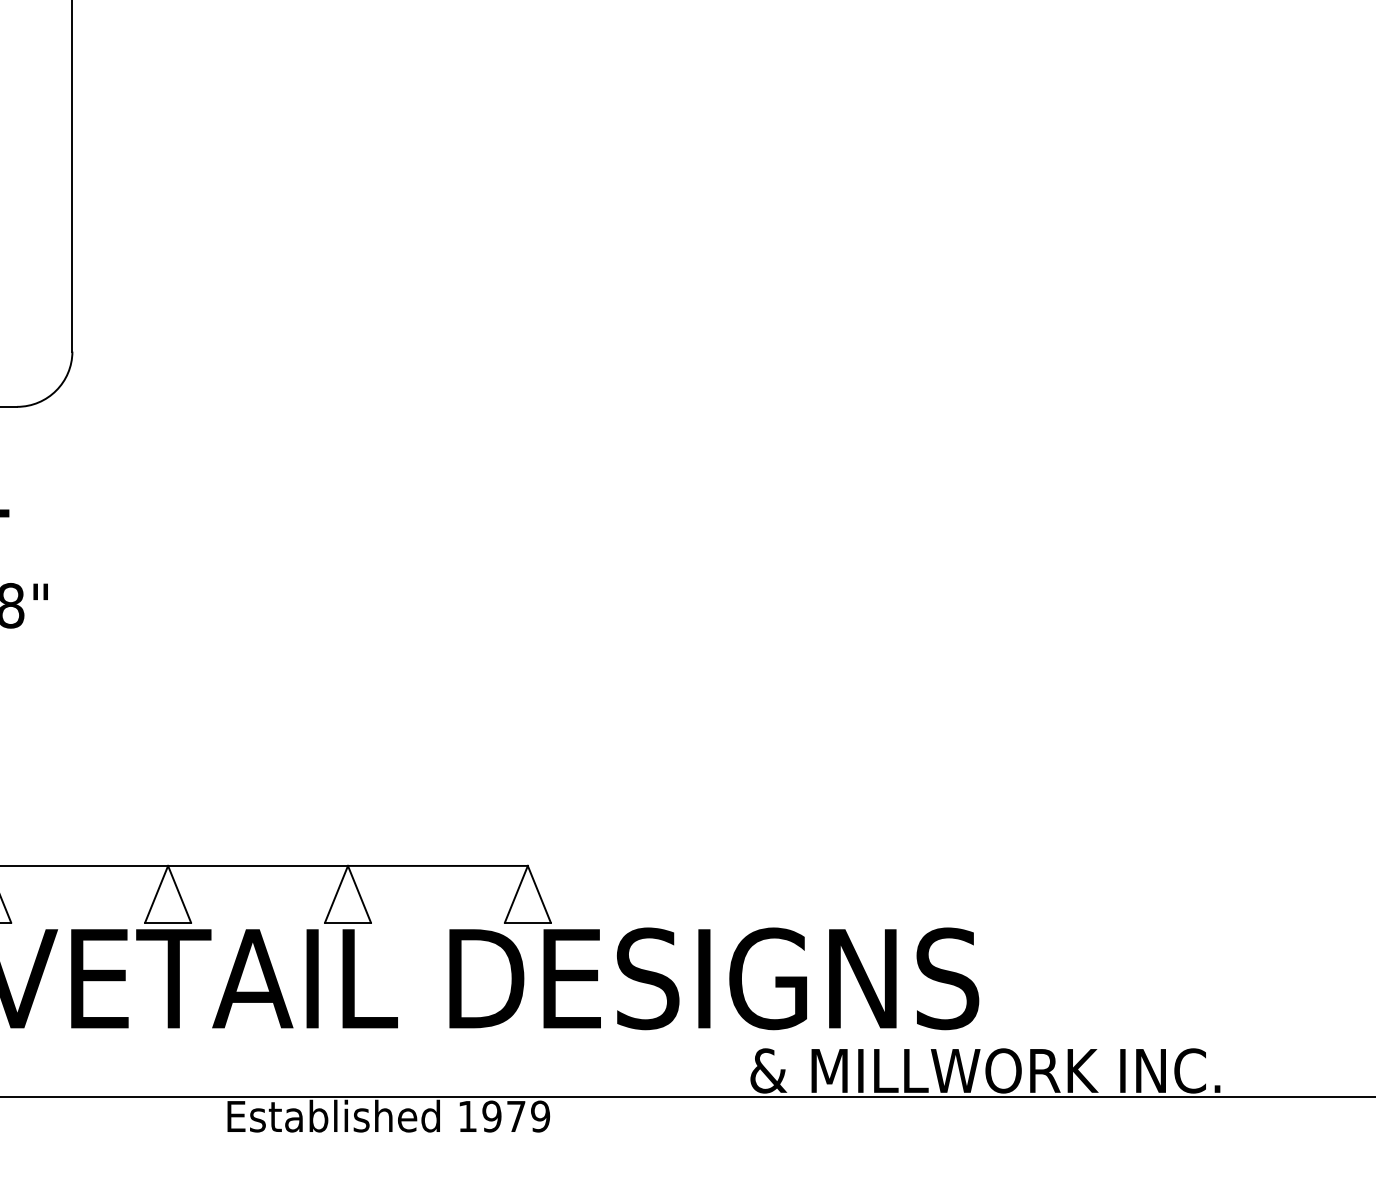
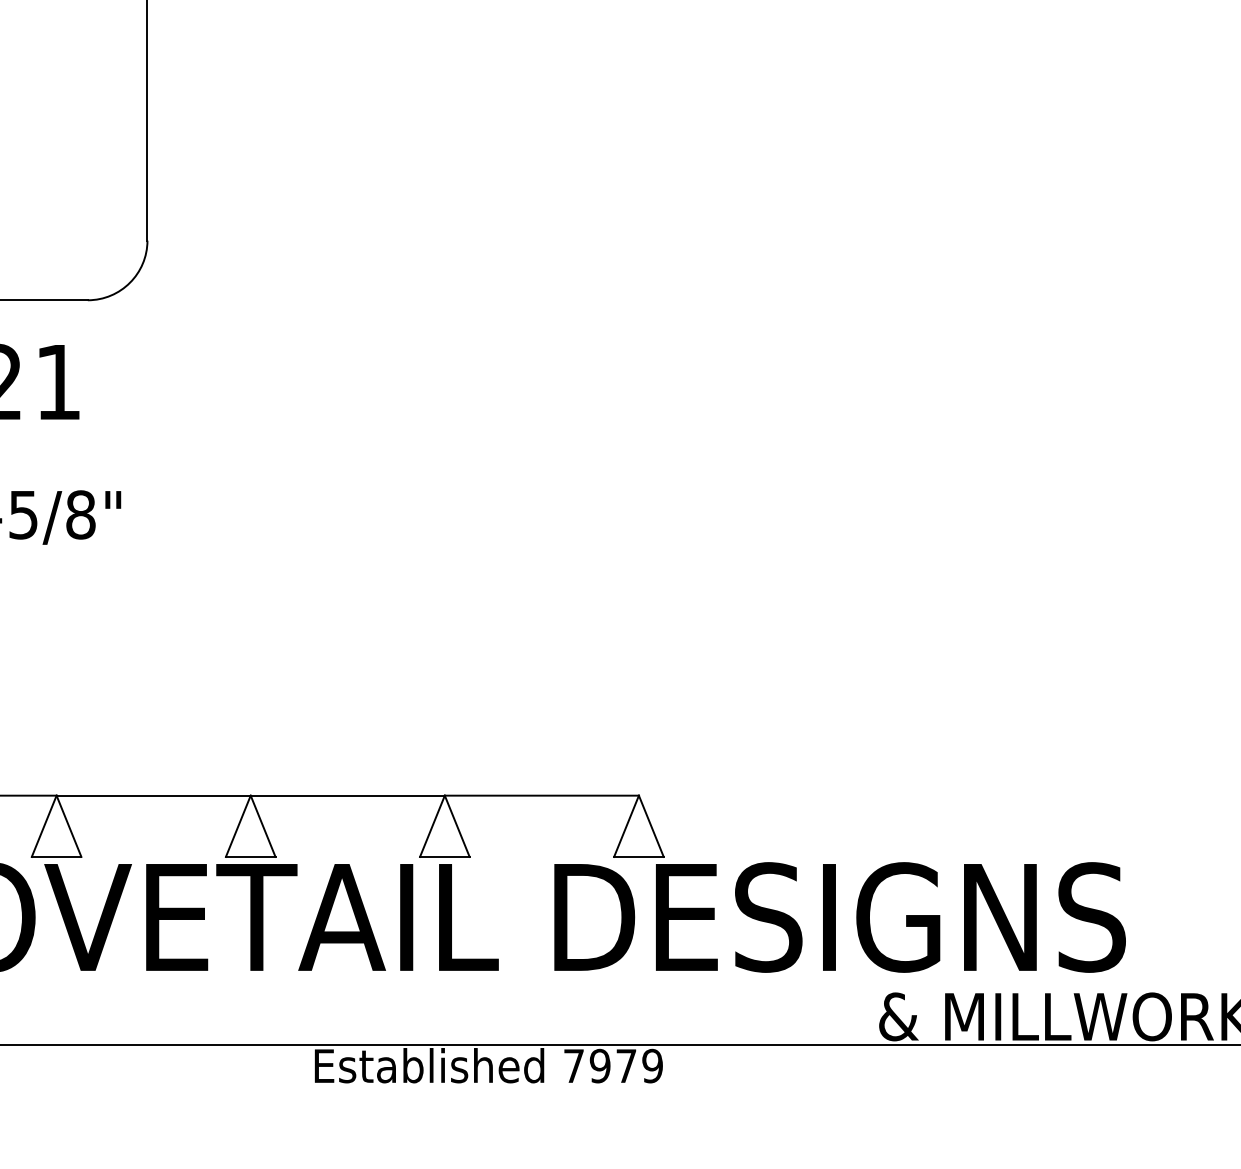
text: (467, 1116) -> (573, 1066), 1979 -> 7979

